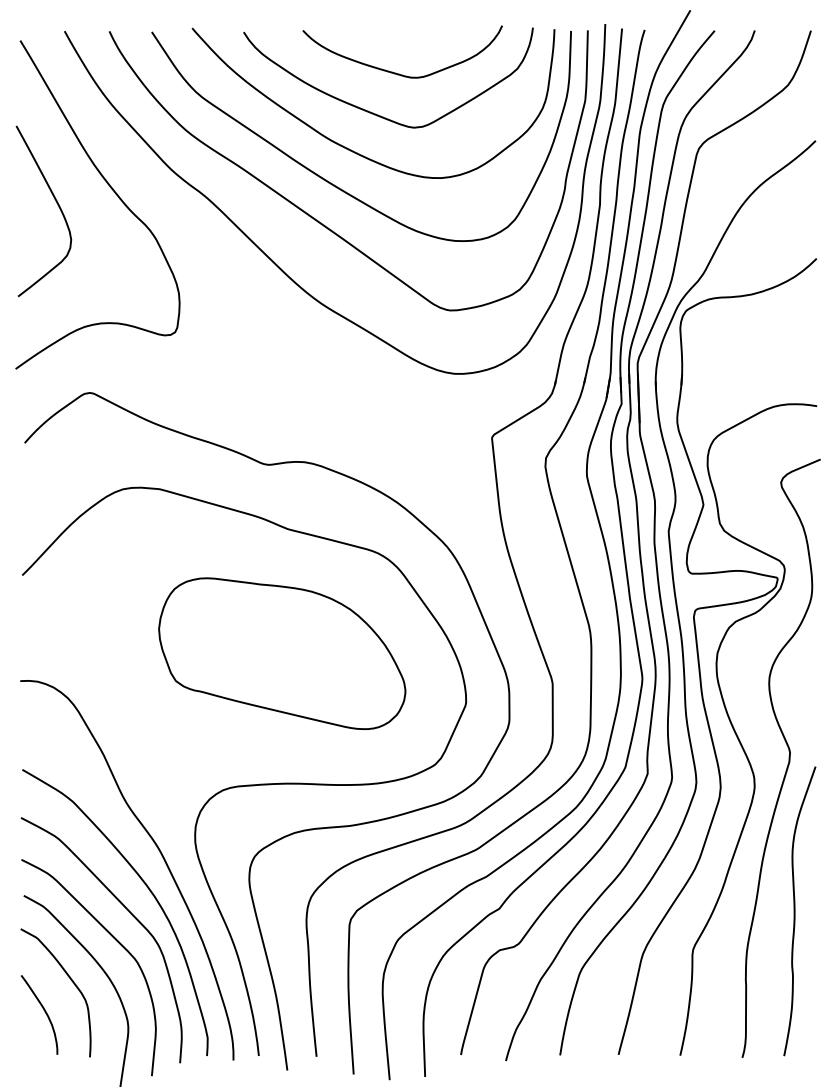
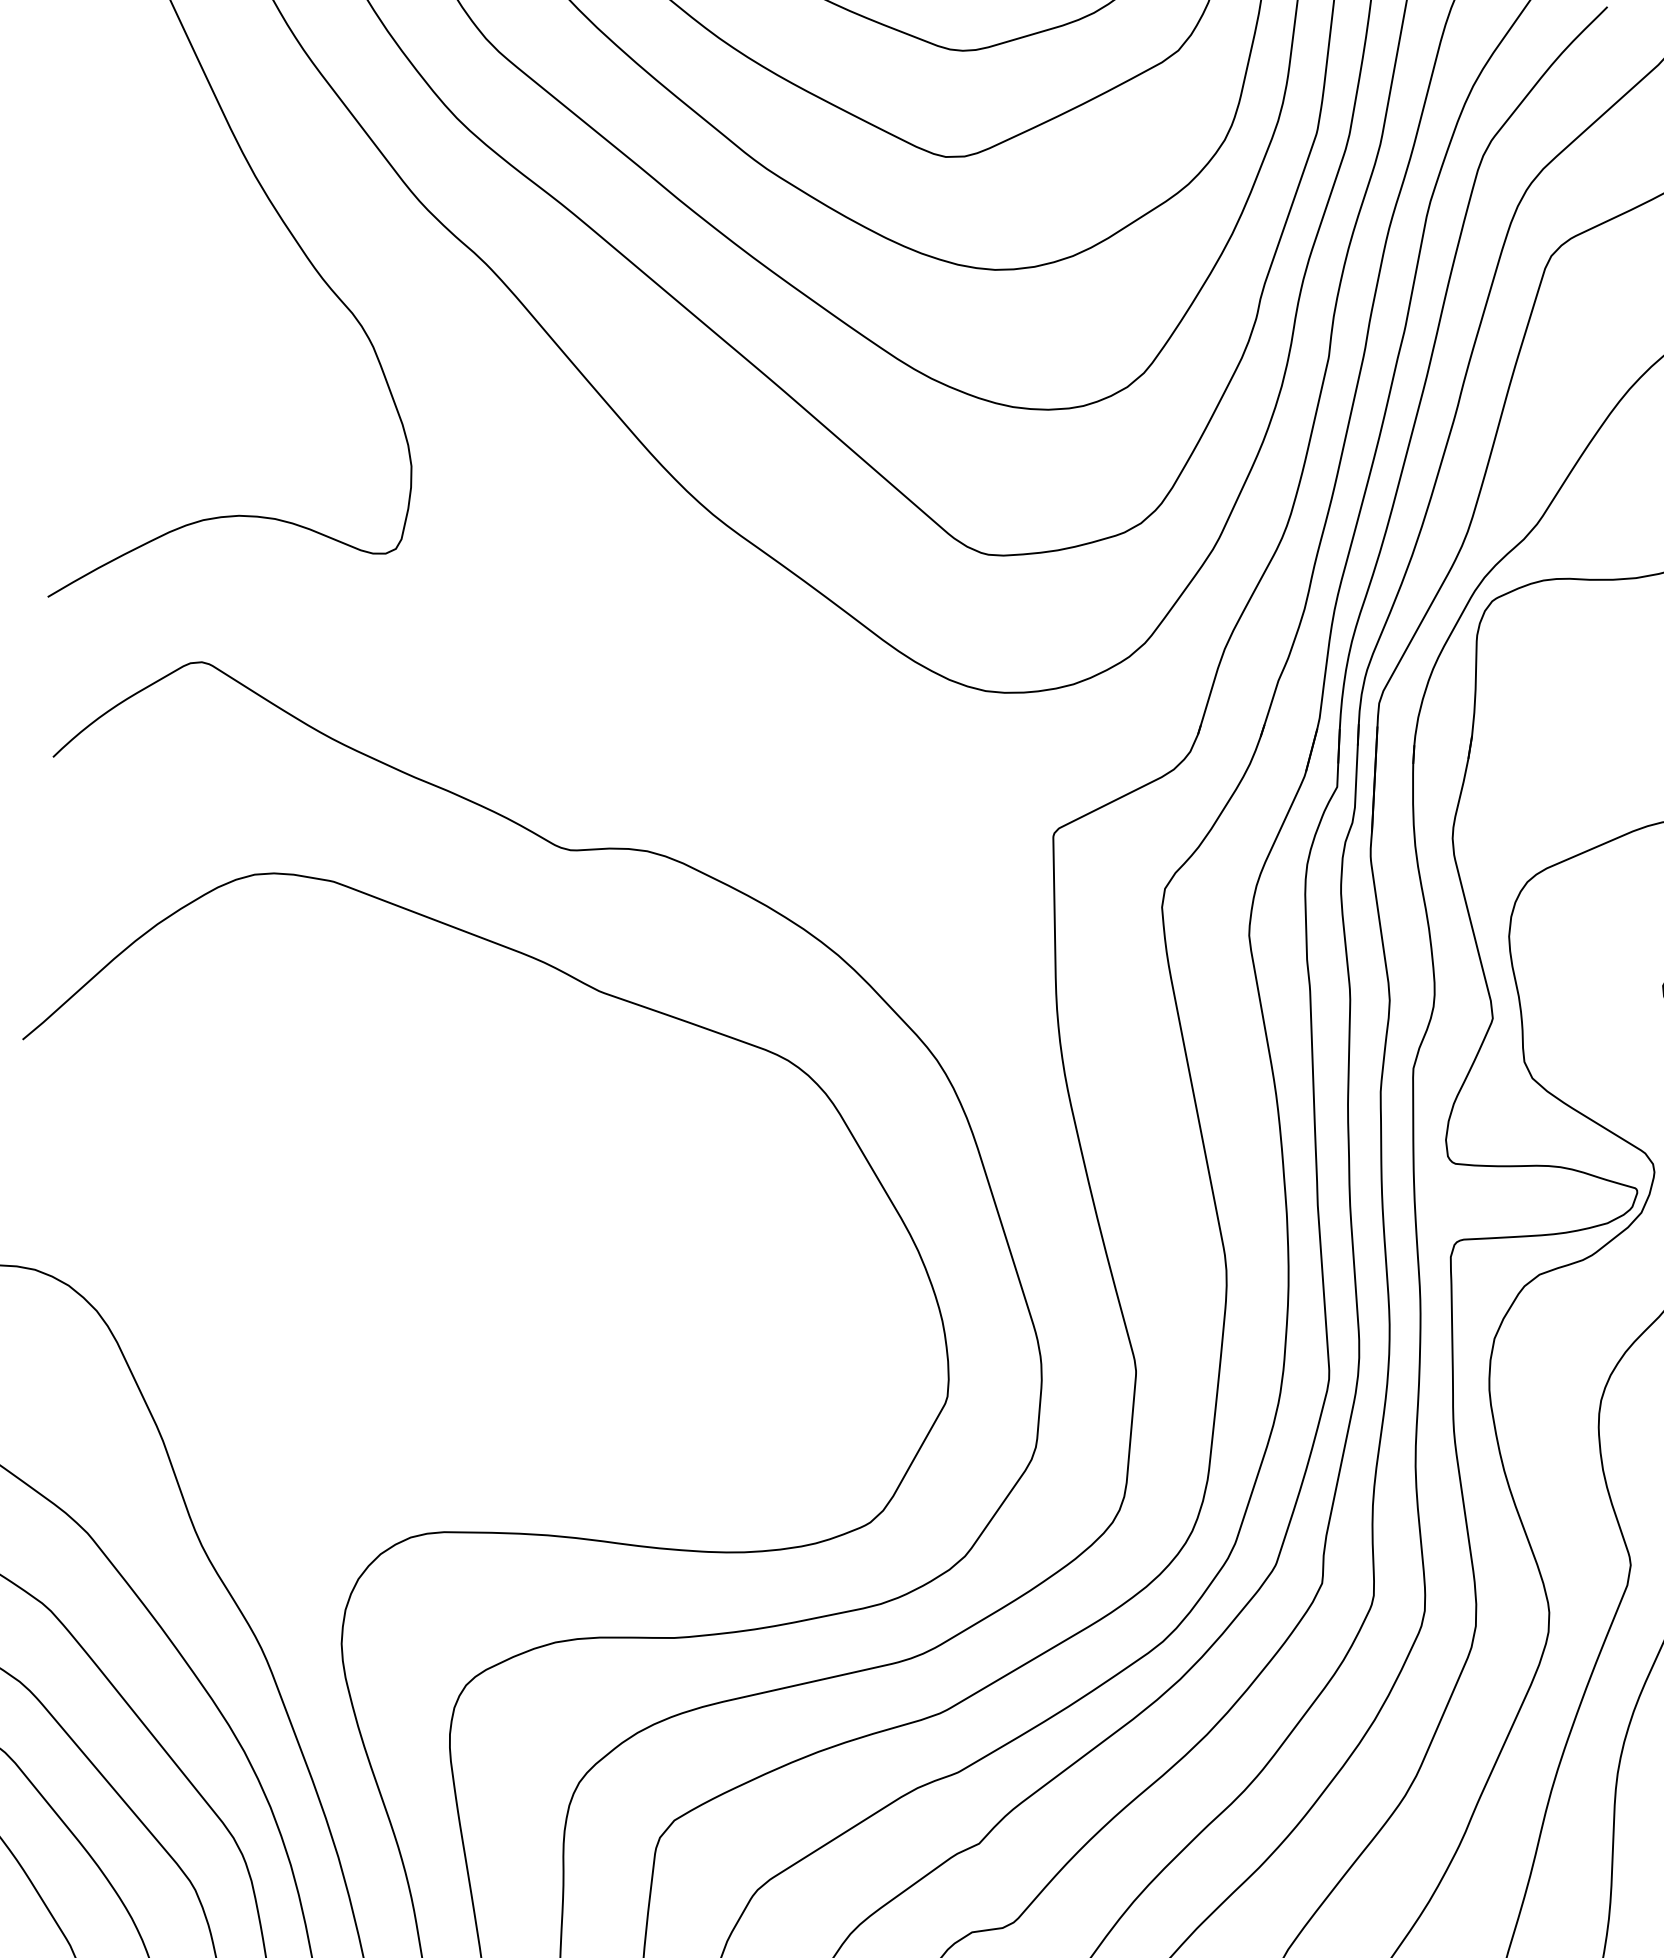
curve: (57, 205) -> (168, 255), removed
part: (282, 653) -> (564, 1256), removed

